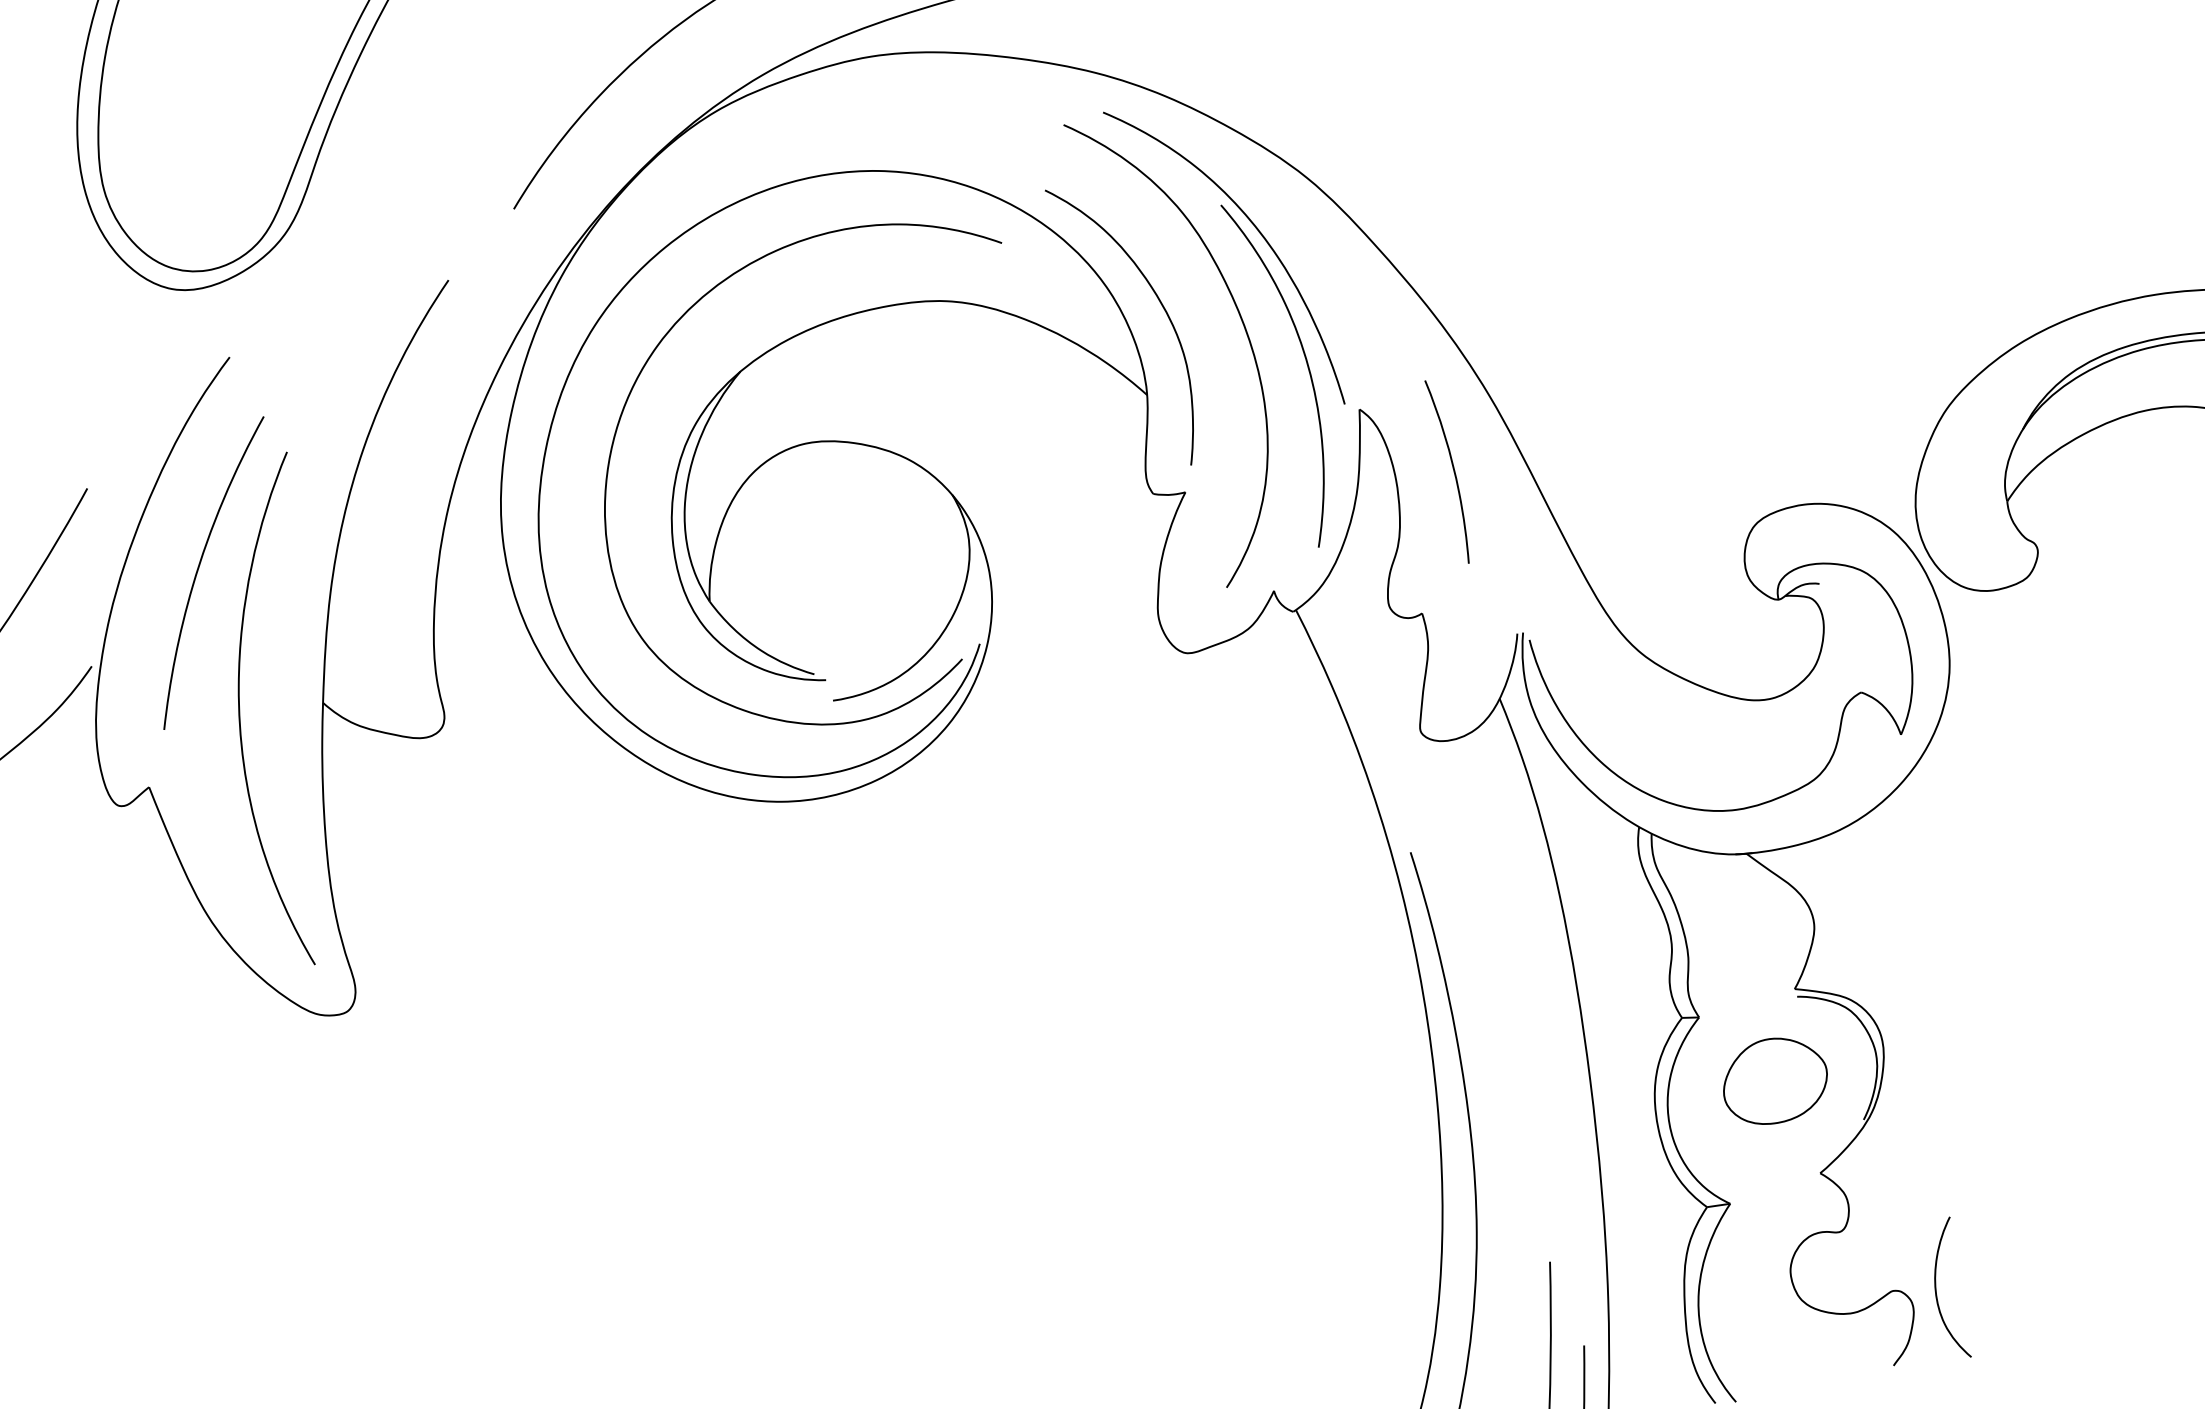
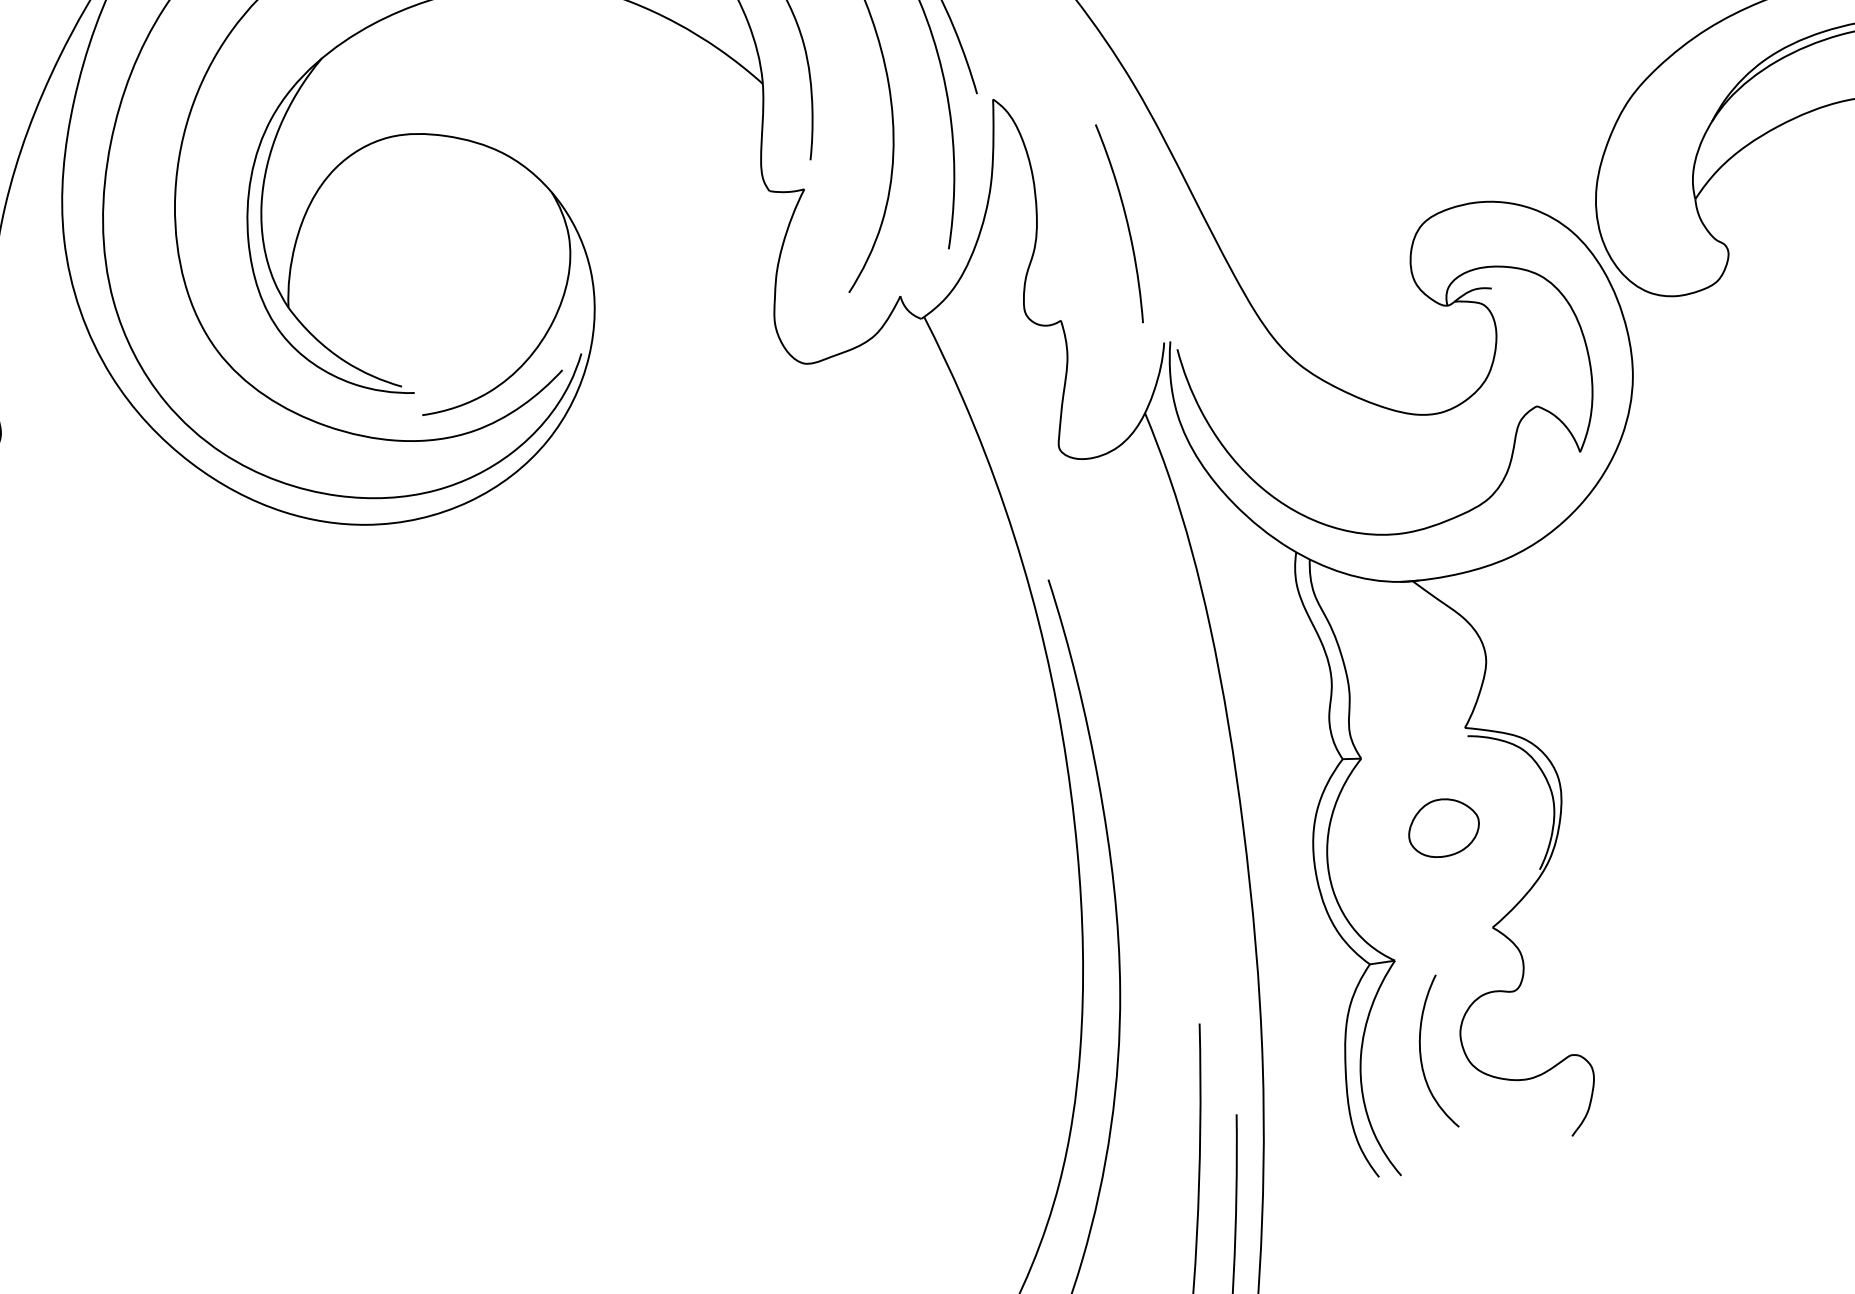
curve: (1452, 468) -> (1125, 219), moved
part: (1775, 1081) -> (1444, 828), size x0.62
curve: (1936, 1286) -> (1421, 1050), moved

